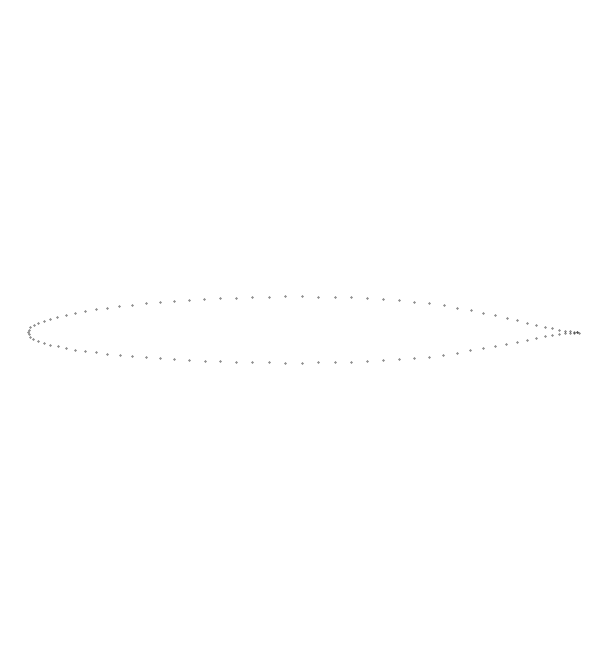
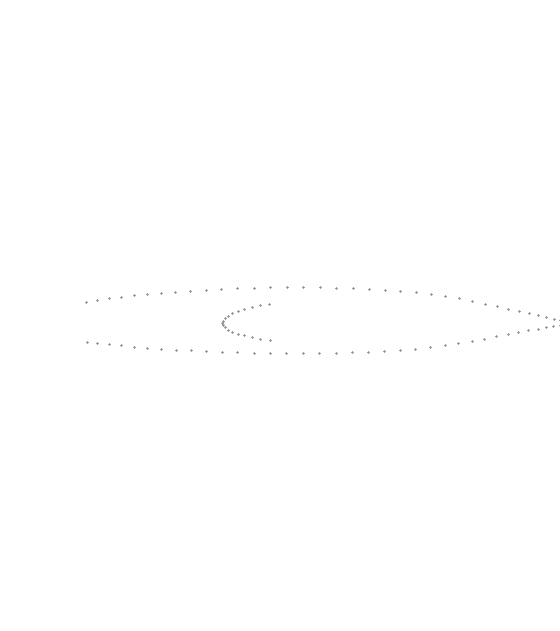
part: (50, 320) -> (244, 311), moved

